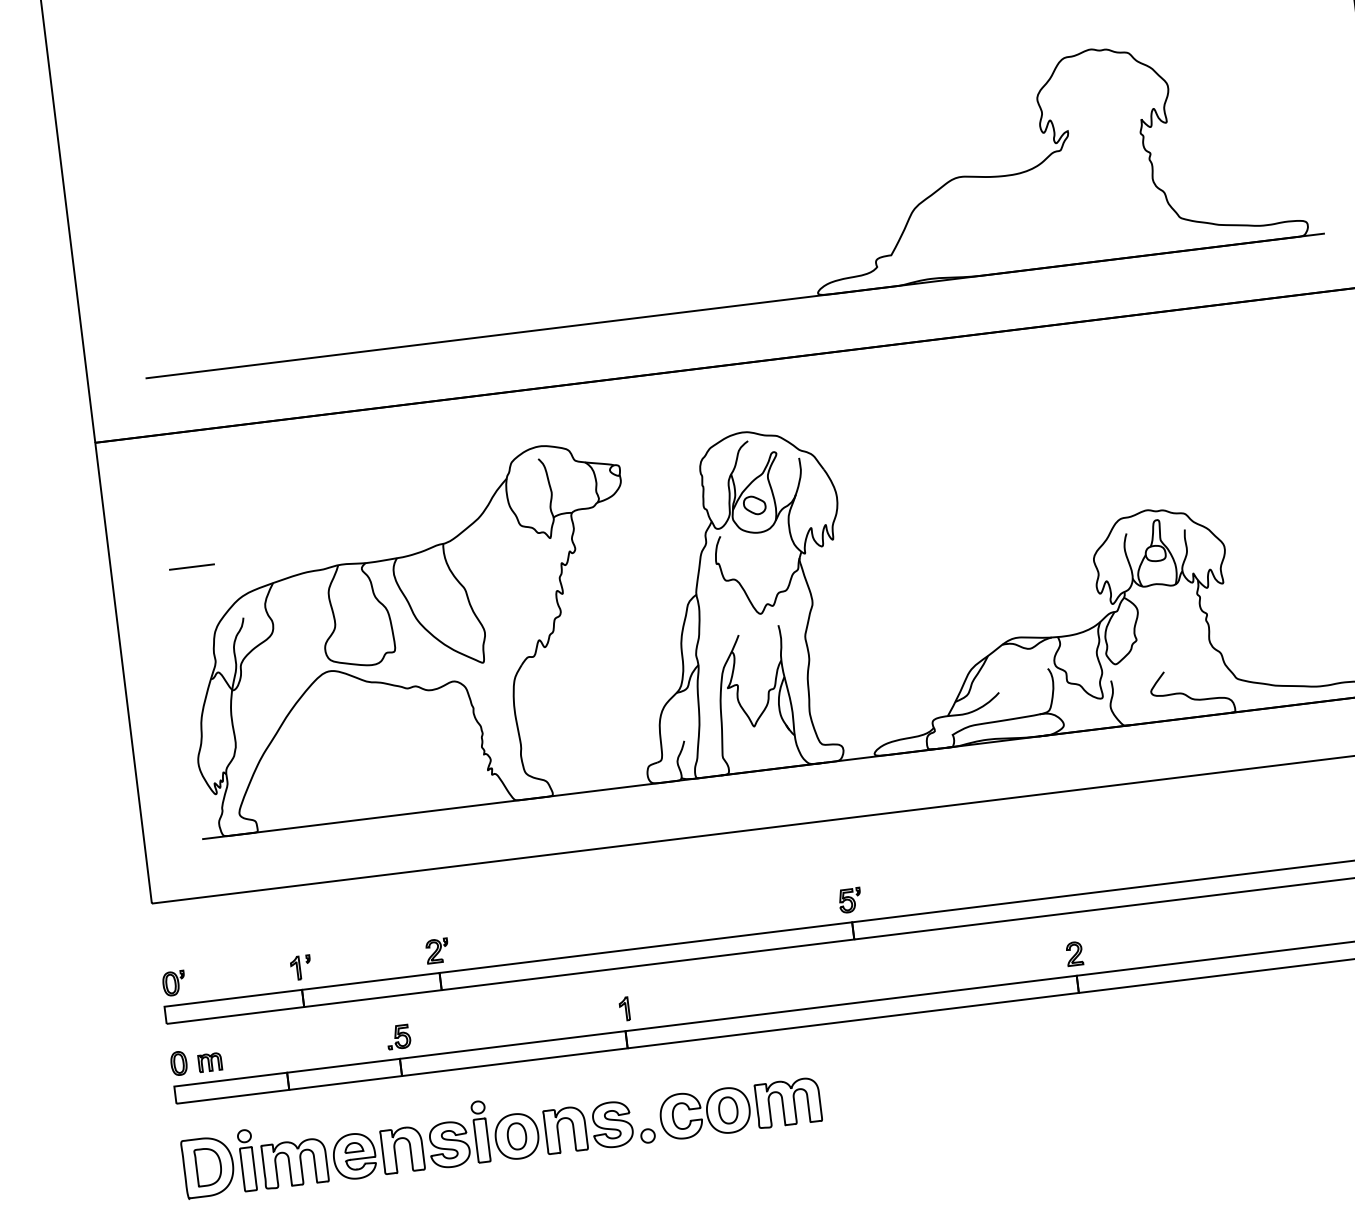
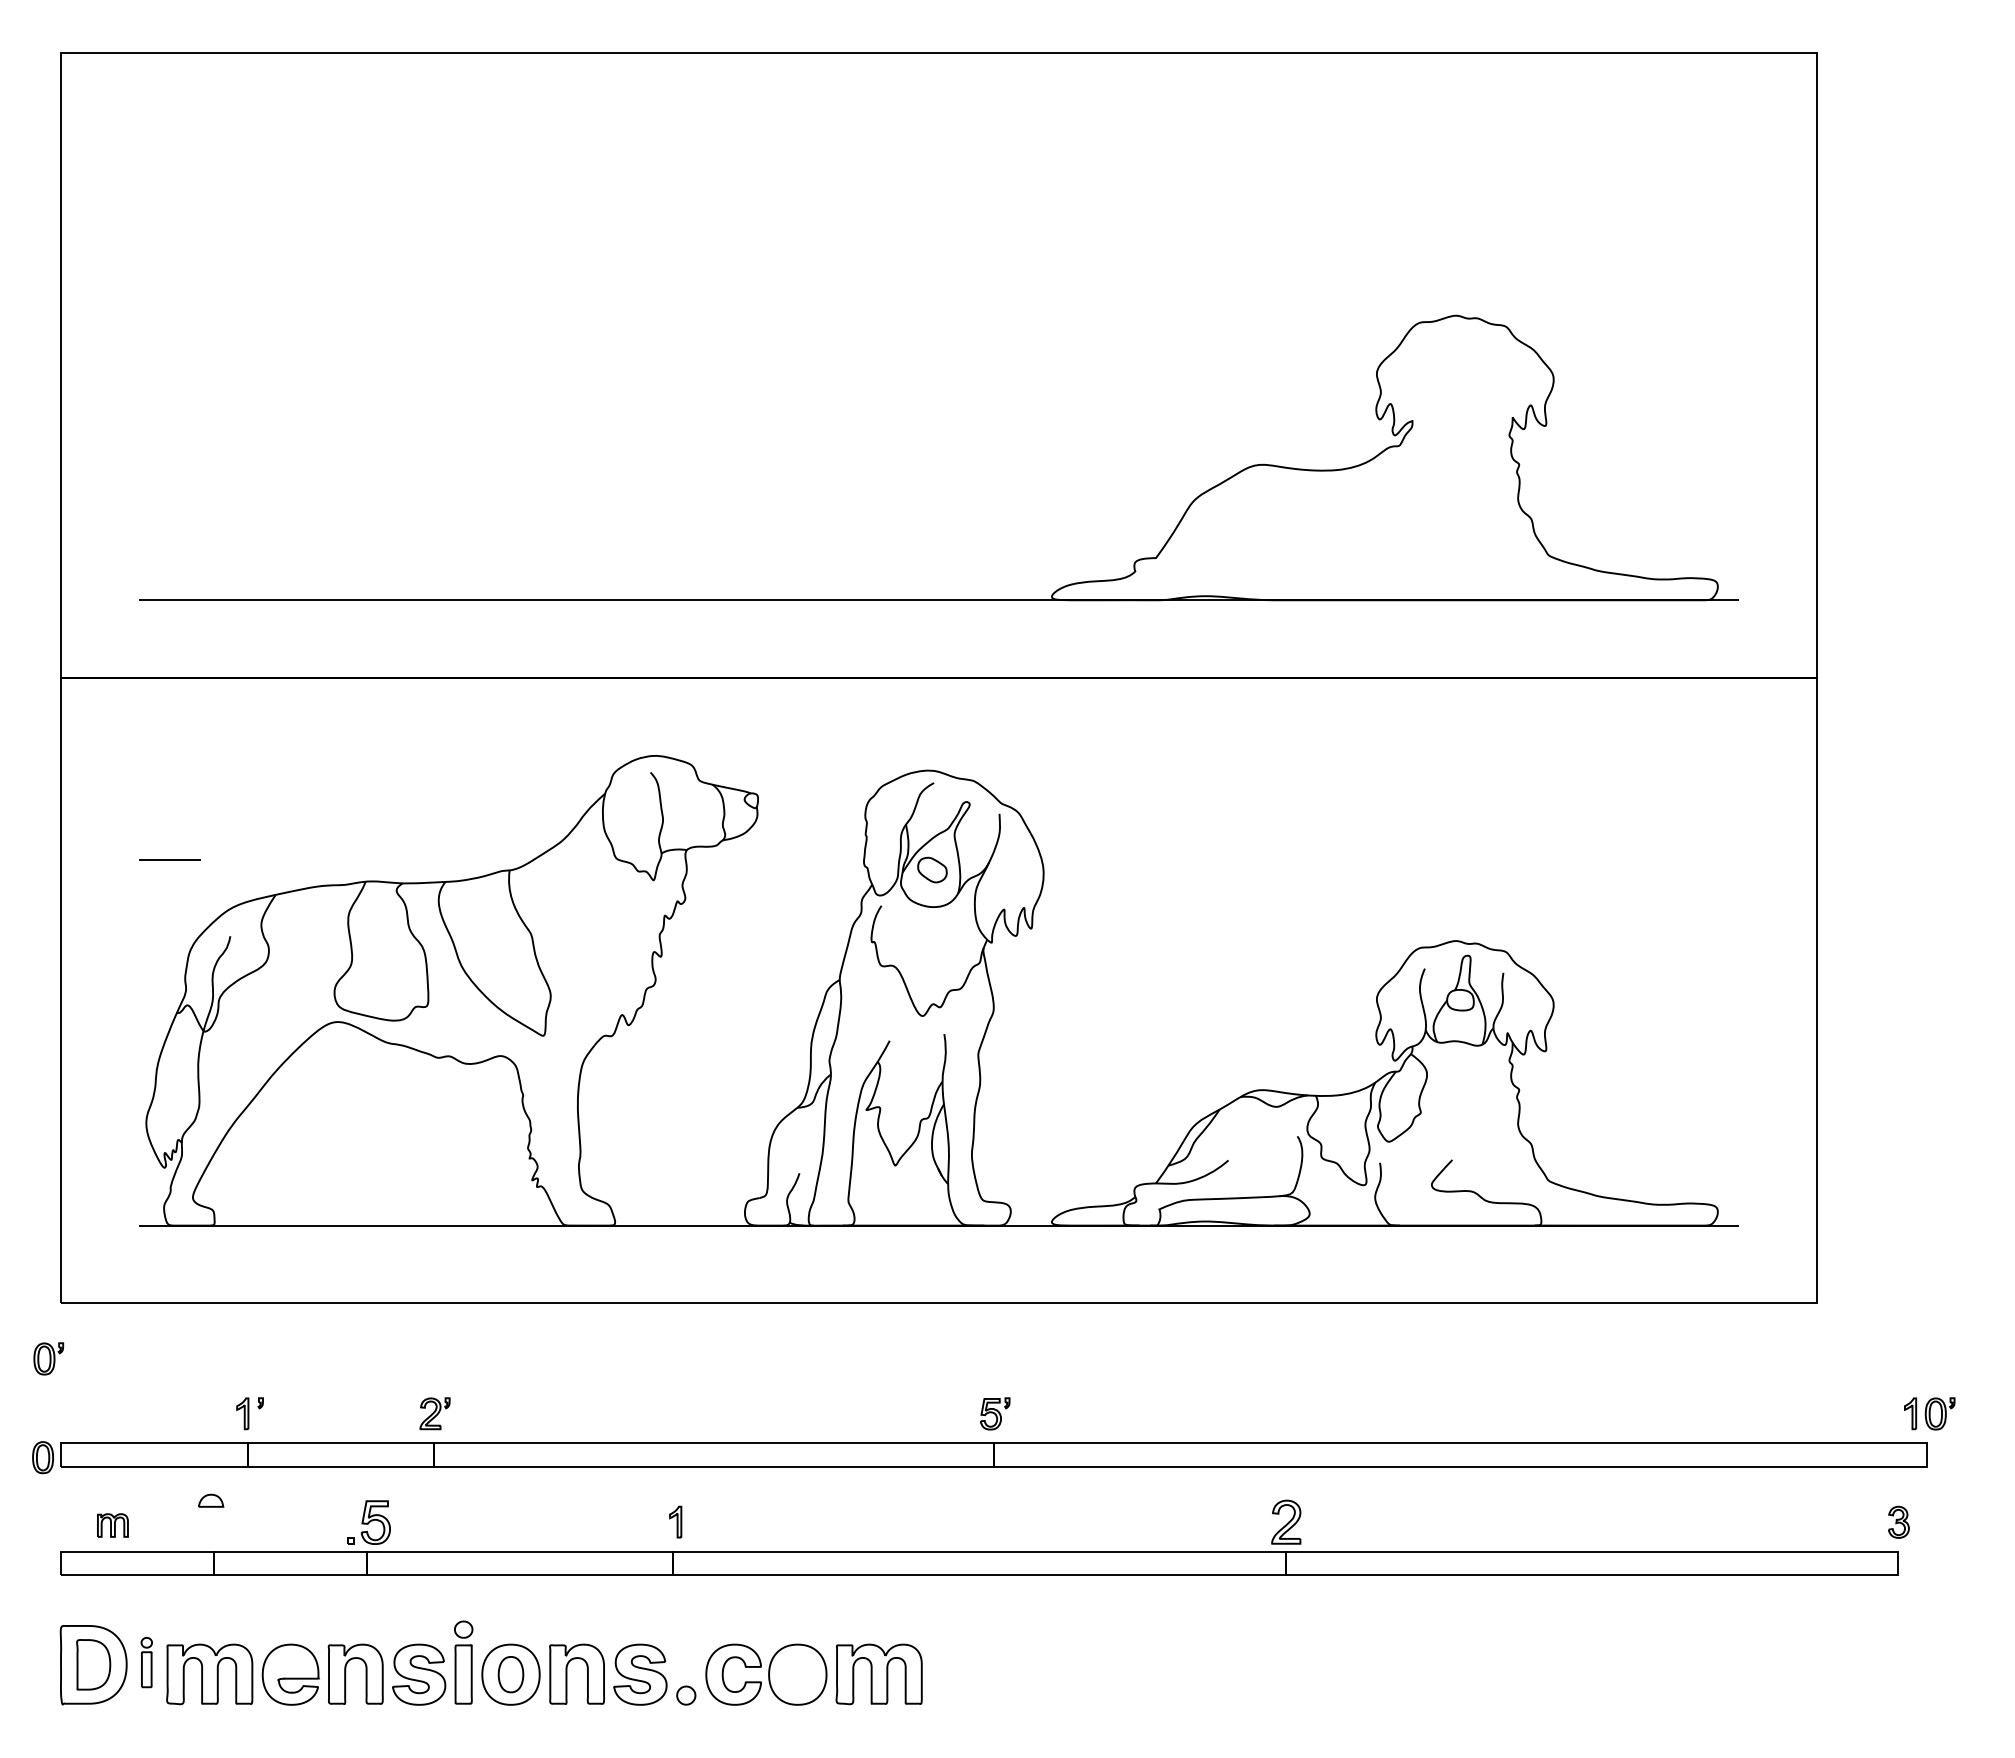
part: (1074, 953) -> (1286, 1521), size x1.4
part: (173, 983) -> (48, 1358), moved
part: (398, 1037) -> (369, 1522), size x1.4
part: (178, 1063) -> (42, 1457), moved
part: (728, 1110) -> (797, 1674), removed
part: (354, 1147) -> (211, 1500), moved
part: (247, 1160) -> (146, 1662), size x0.6

